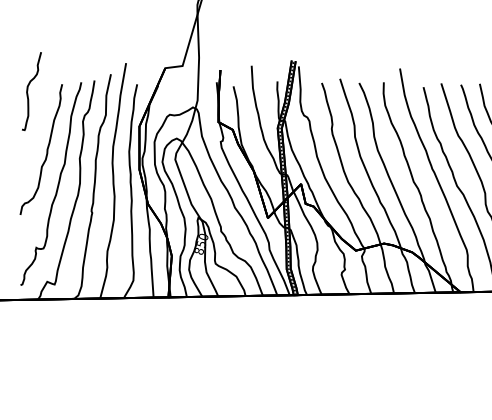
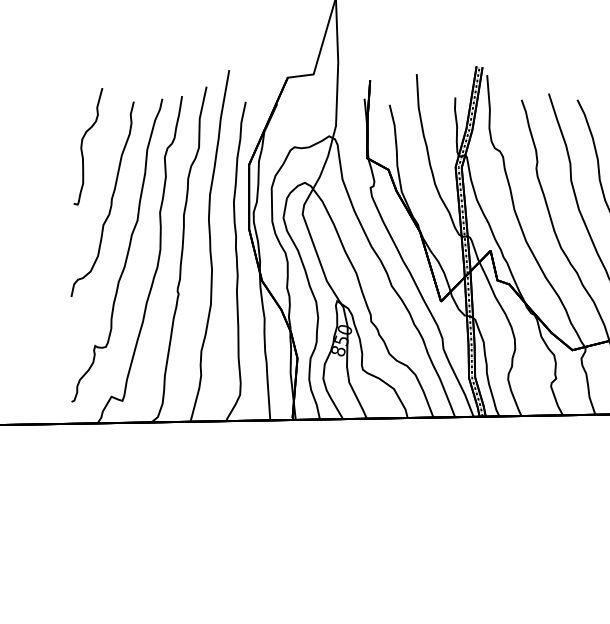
curve: (28, 90) -> (83, 145), moved

